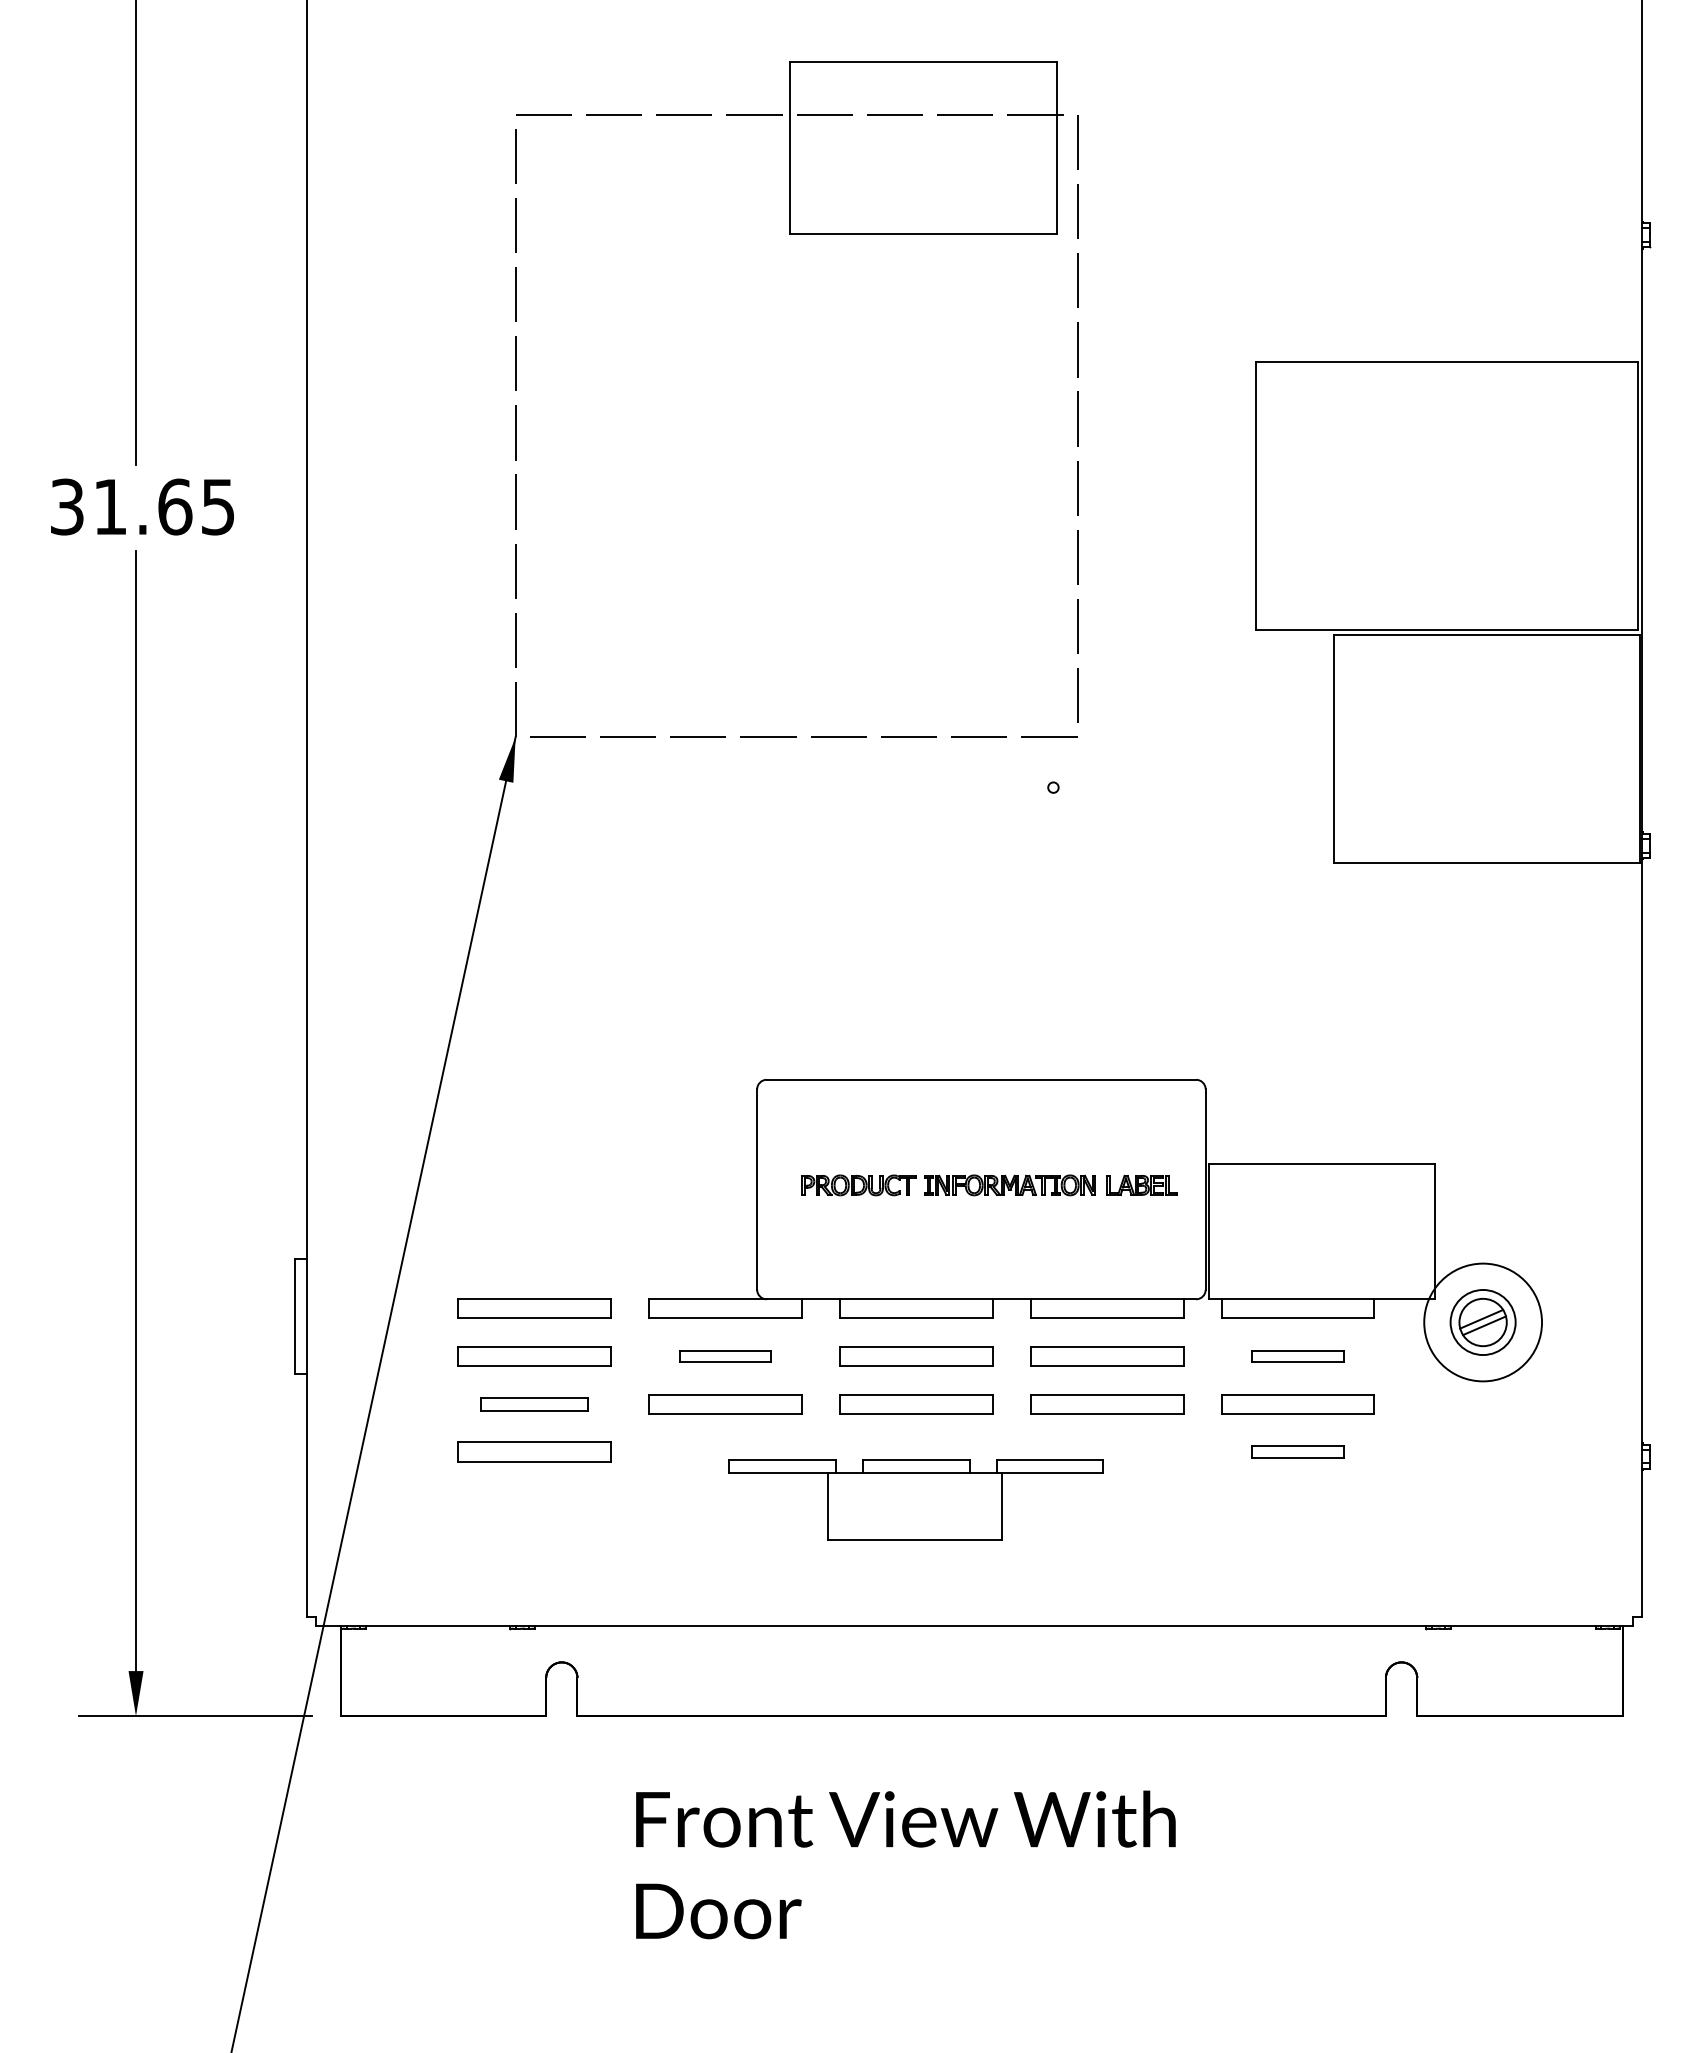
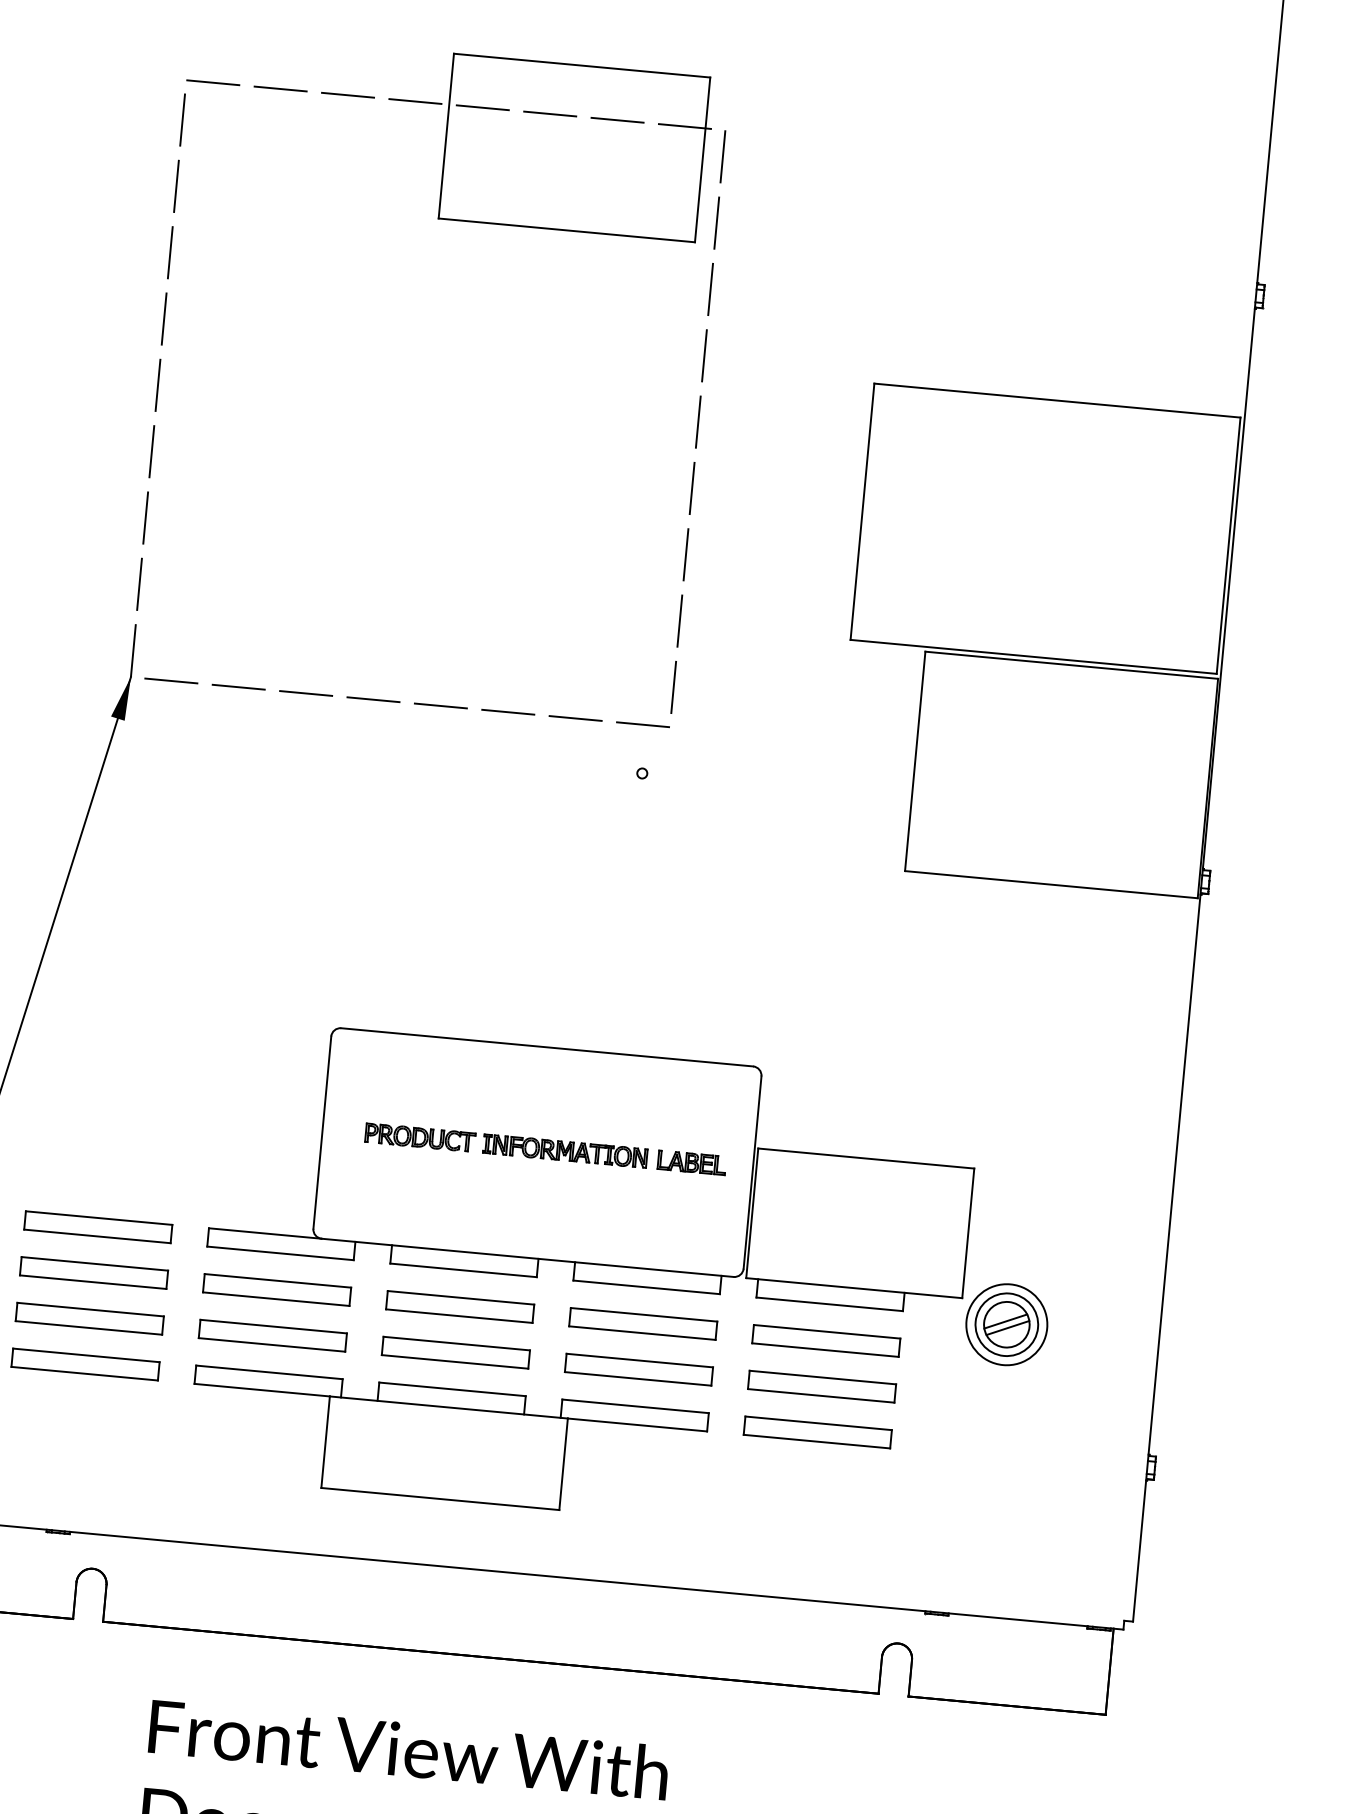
circle: (1483, 1322) -> (1007, 1324), size x0.71
part: (725, 1356) -> (277, 1289), size x1.67
part: (1297, 1356) -> (825, 1340), size x1.67
part: (534, 1404) -> (89, 1318), size x1.43
part: (1297, 1451) -> (817, 1431), size x1.67
part: (916, 1499) -> (447, 1444), size x1.43

